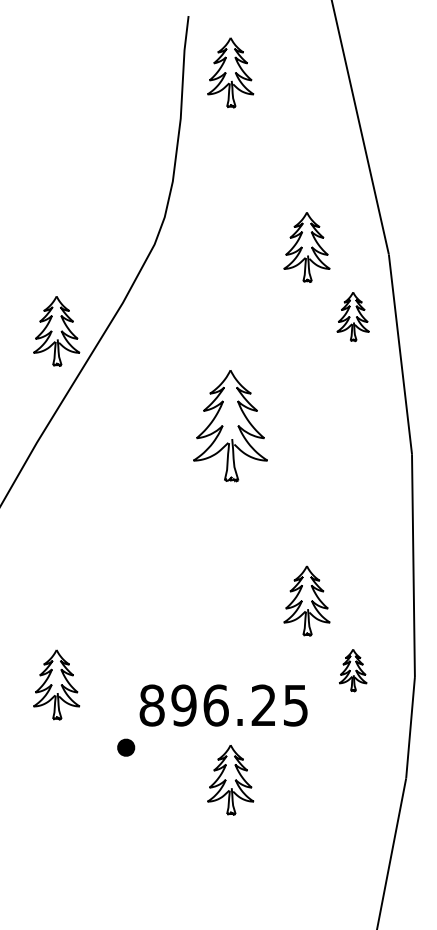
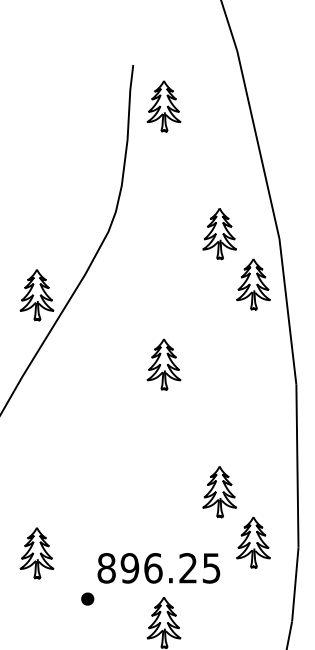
part: (352, 316) -> (252, 284), size x1.43
part: (230, 426) -> (163, 364), size x0.62
part: (352, 670) -> (252, 542), size x1.67

